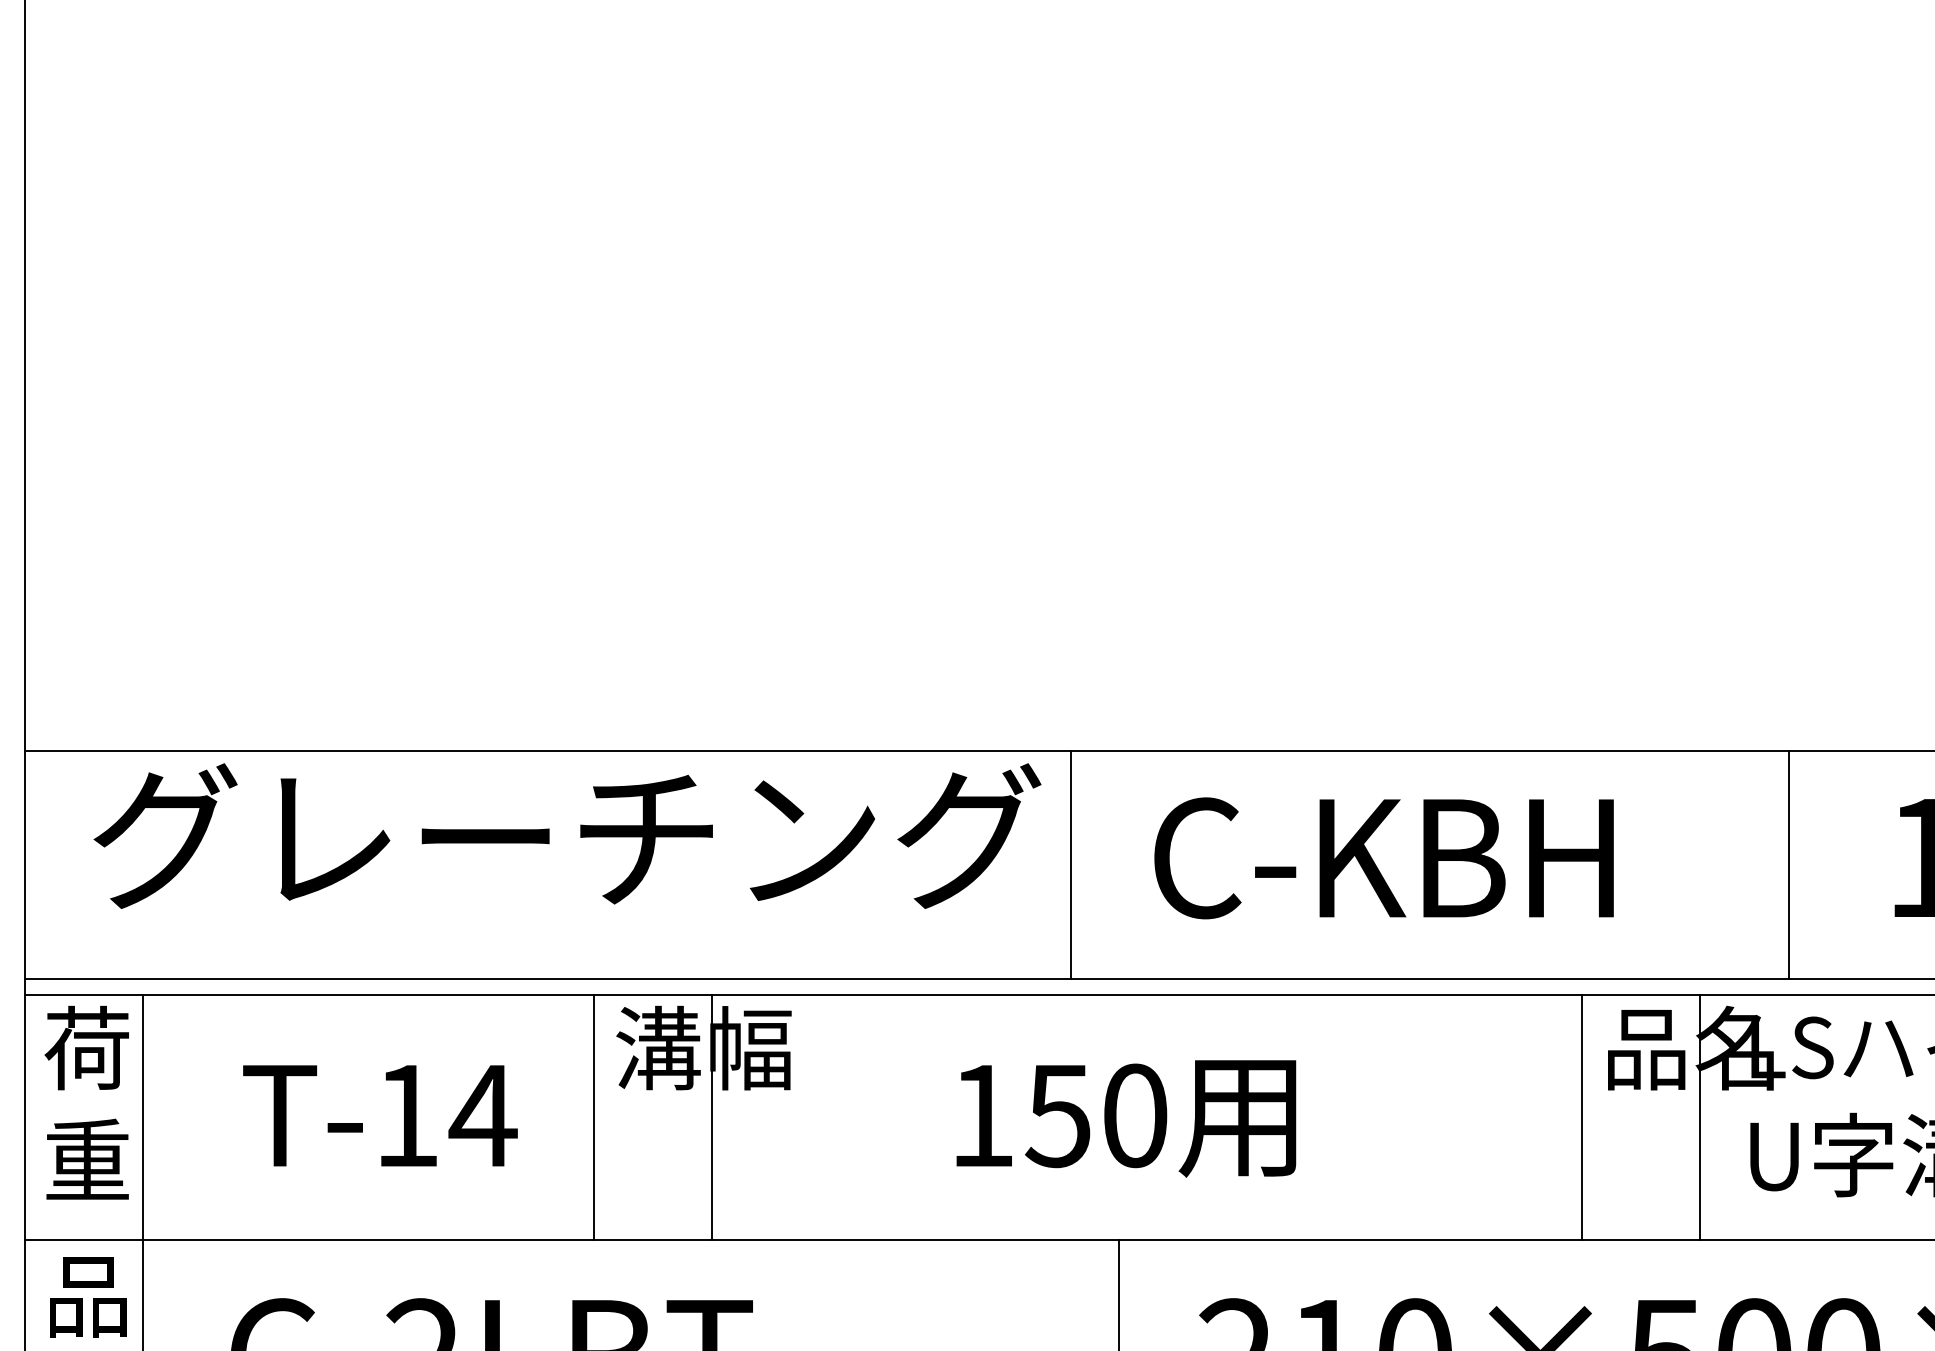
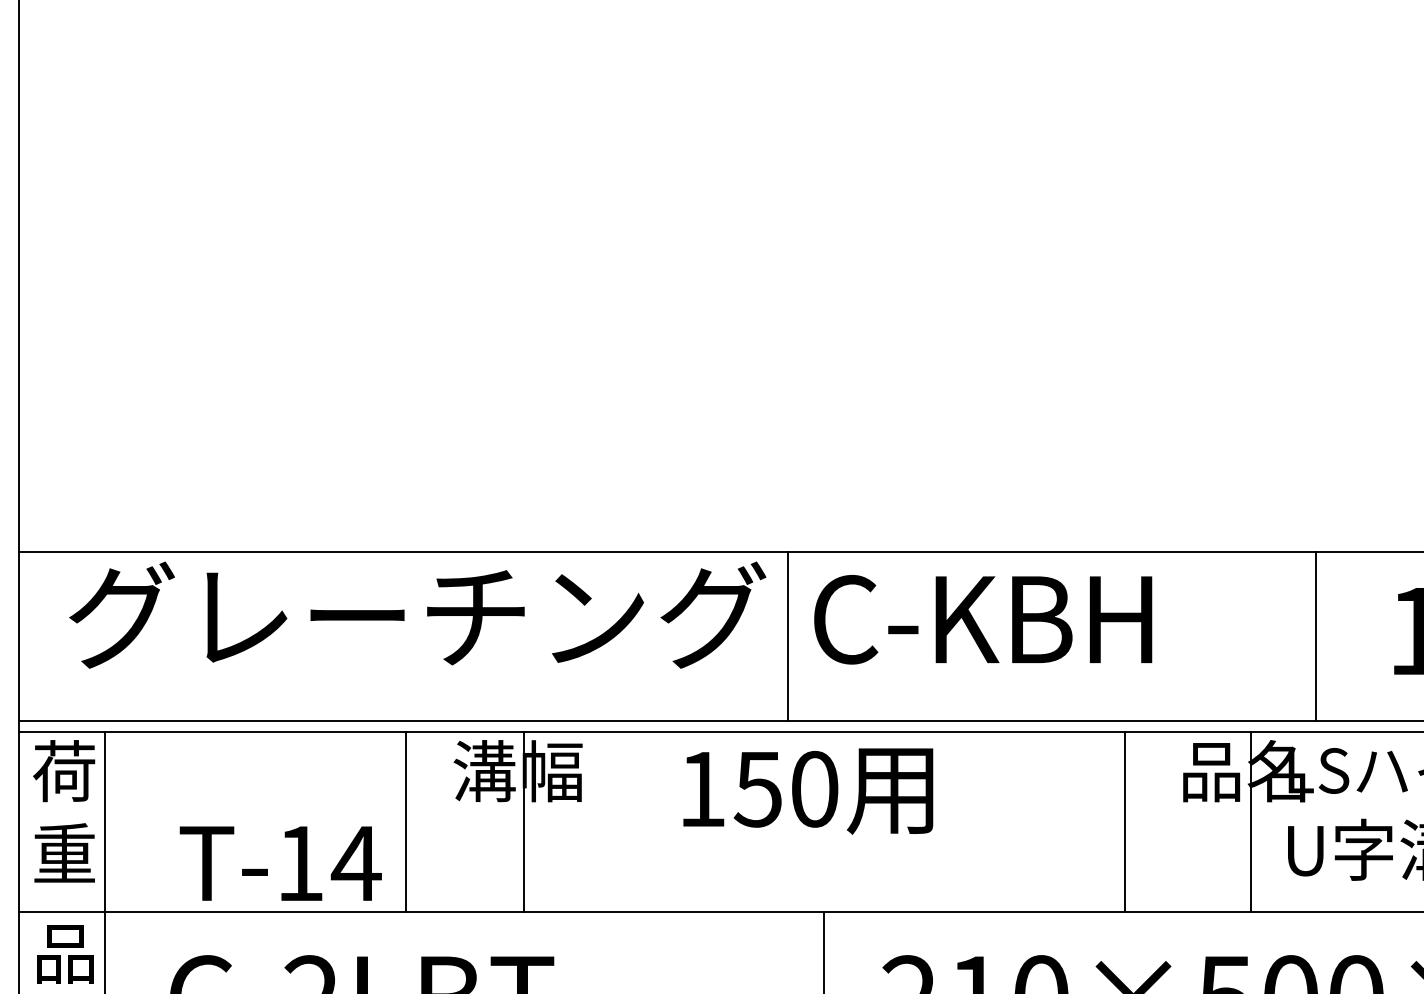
text: (1383, 858) -> (982, 619), moved
text: (380, 1115) -> (280, 863), moved
line: (594, 1117) -> (405, 822), moved
line: (1582, 1117) -> (1125, 822), moved
text: (1126, 1118) -> (808, 791), moved

